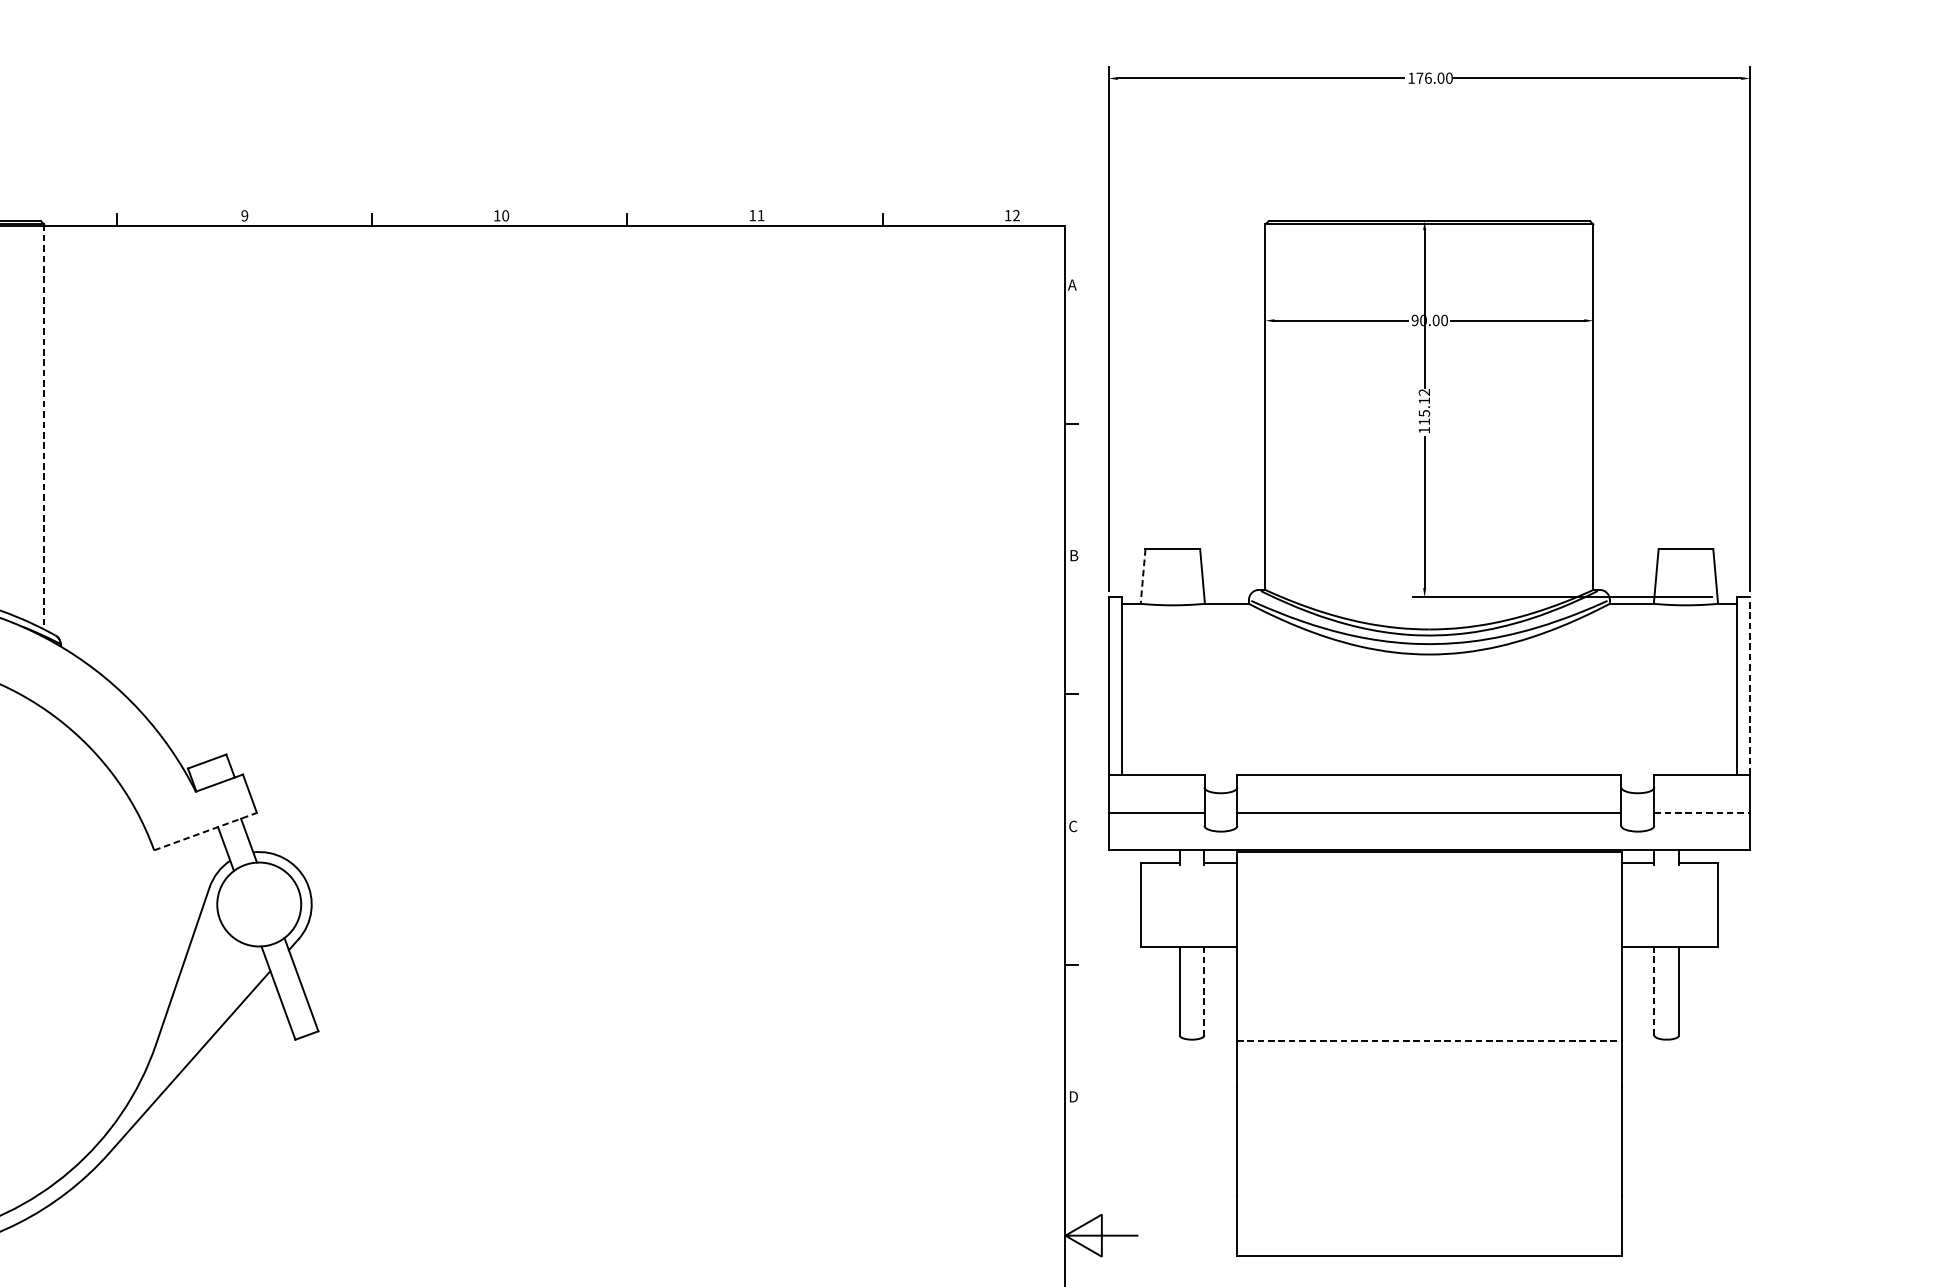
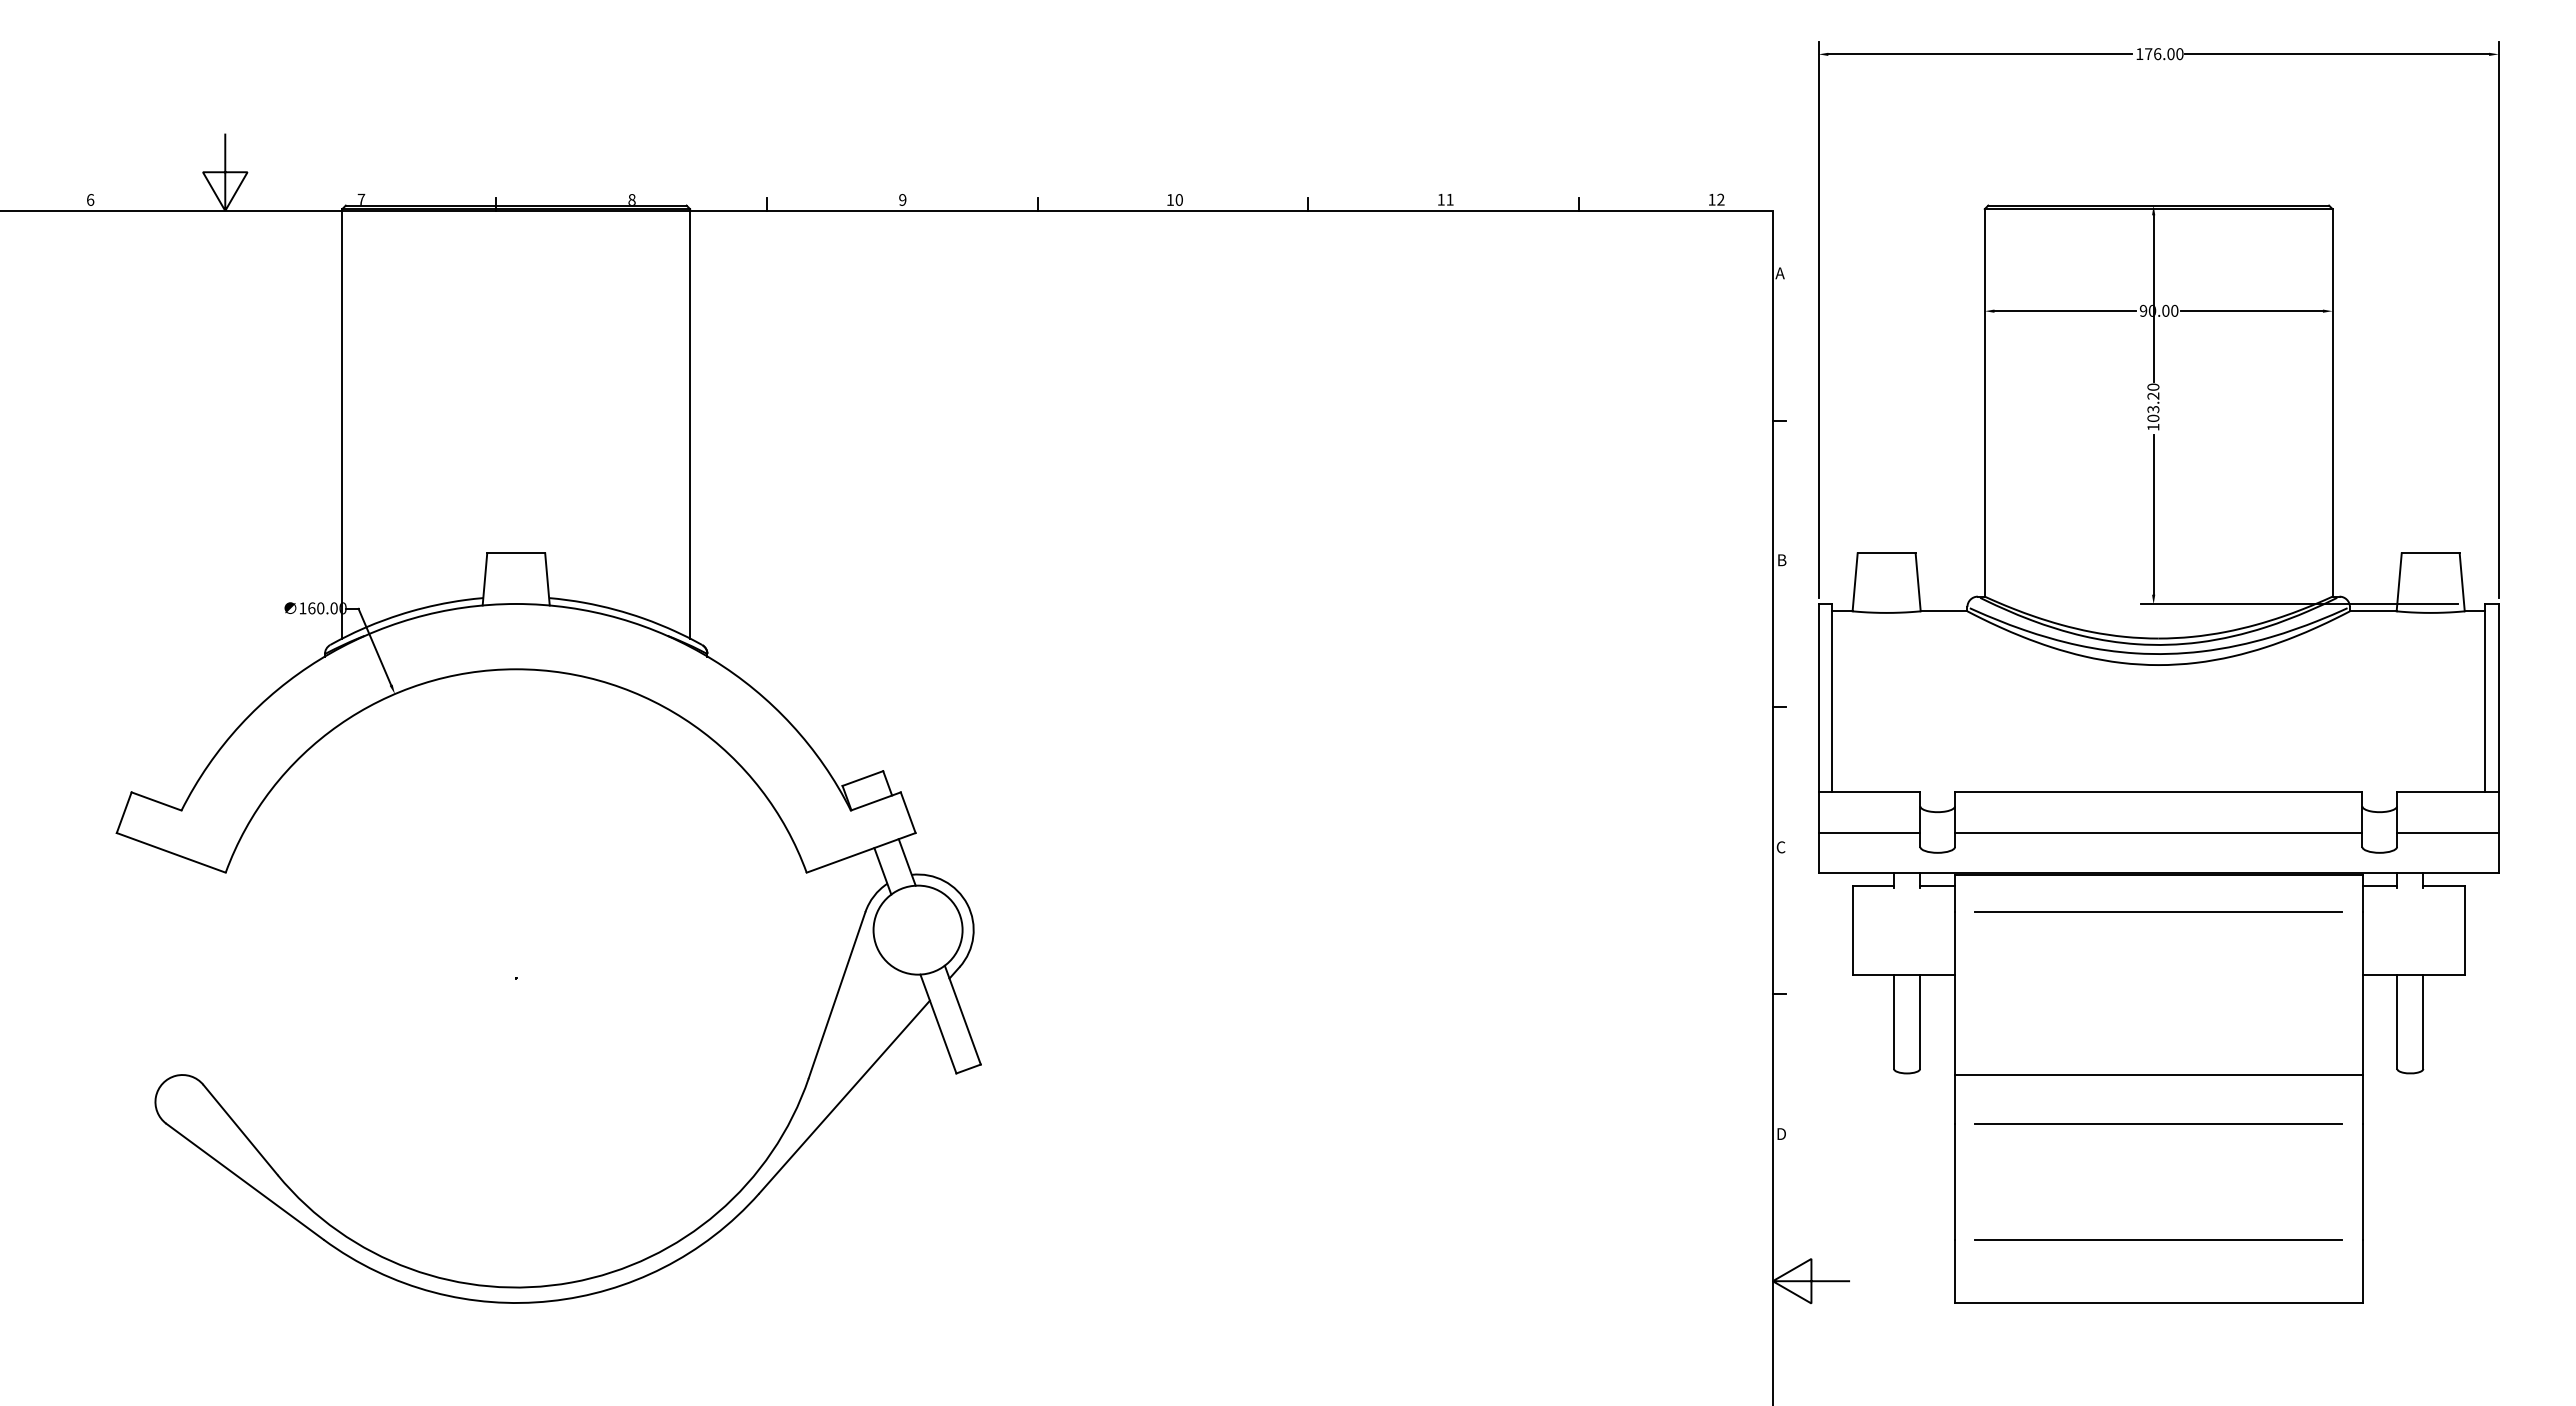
text: (1424, 406) -> (2153, 402), 115.12 -> 103.20
line: (44, 426) -> (690, 423), dashed -> solid
line: (1143, 576) -> (1855, 582), dashed -> solid
line: (1749, 685) -> (2498, 697), dashed -> solid
line: (1701, 813) -> (2447, 833), dashed -> solid
line: (205, 831) -> (861, 852), dashed -> solid
line: (1429, 887) -> (2158, 912), added
line: (1654, 990) -> (2397, 1021), dashed -> solid
line: (1204, 991) -> (1920, 1022), dashed -> solid
line: (1430, 1041) -> (2159, 1075), dashed -> solid
line: (1429, 1086) -> (2158, 1123), added
line: (1429, 1196) -> (2158, 1239), added

